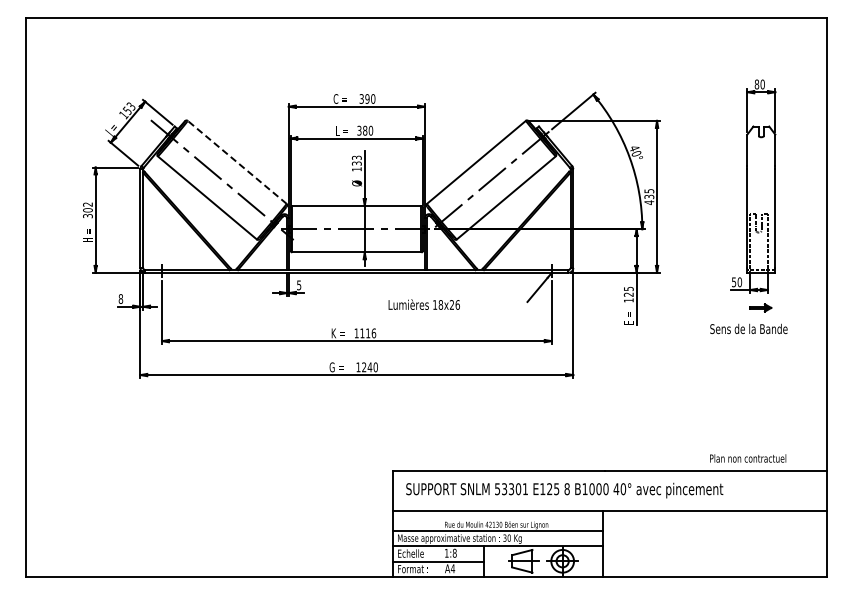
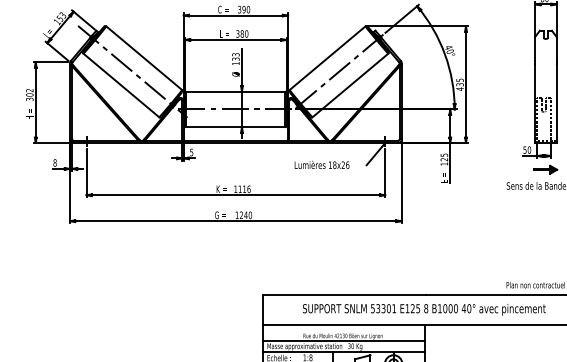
line: (237, 162) -> (144, 58), dashed -> solid
text: (423, 304) -> (321, 164), moved
part: (760, 307) -> (545, 169), size x1.43
text: (564, 490) -> (424, 309), moved

